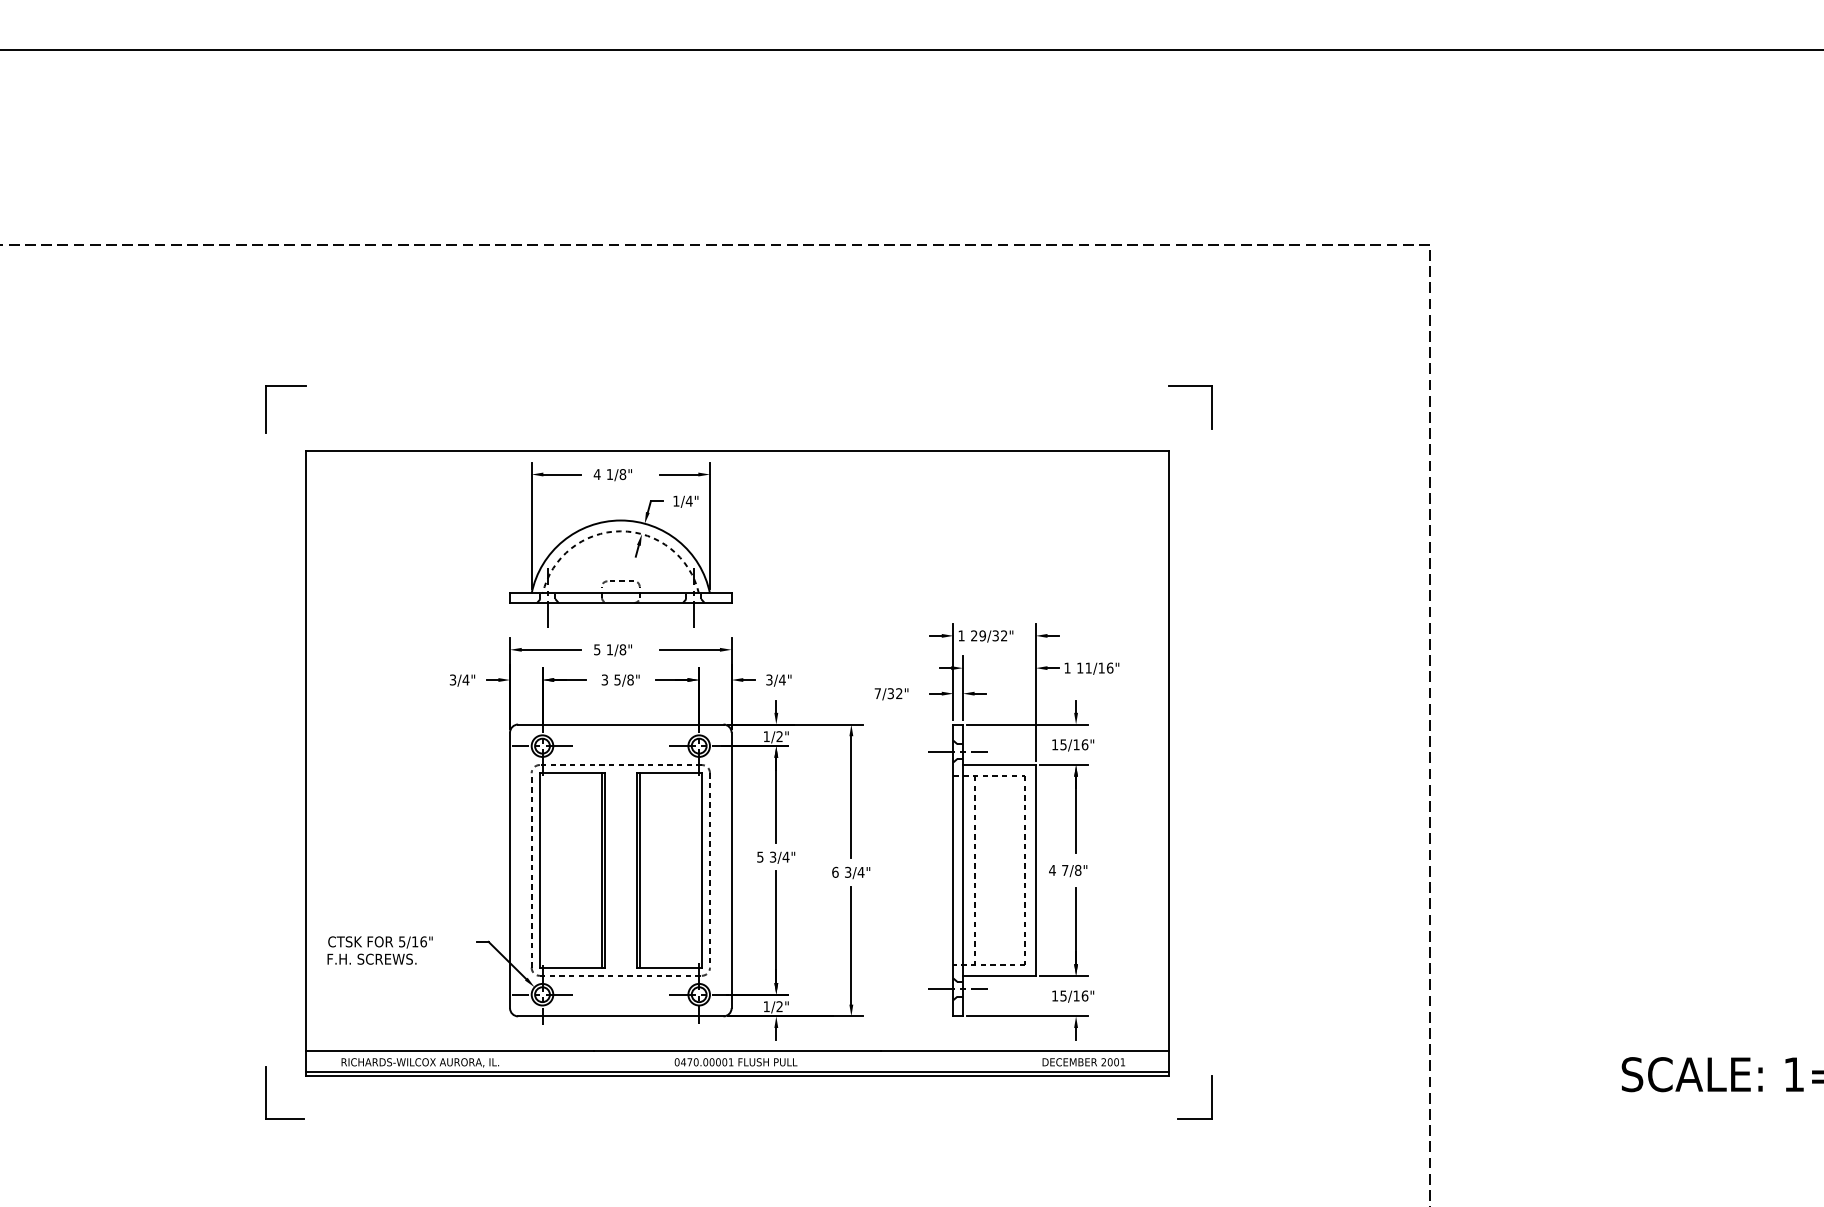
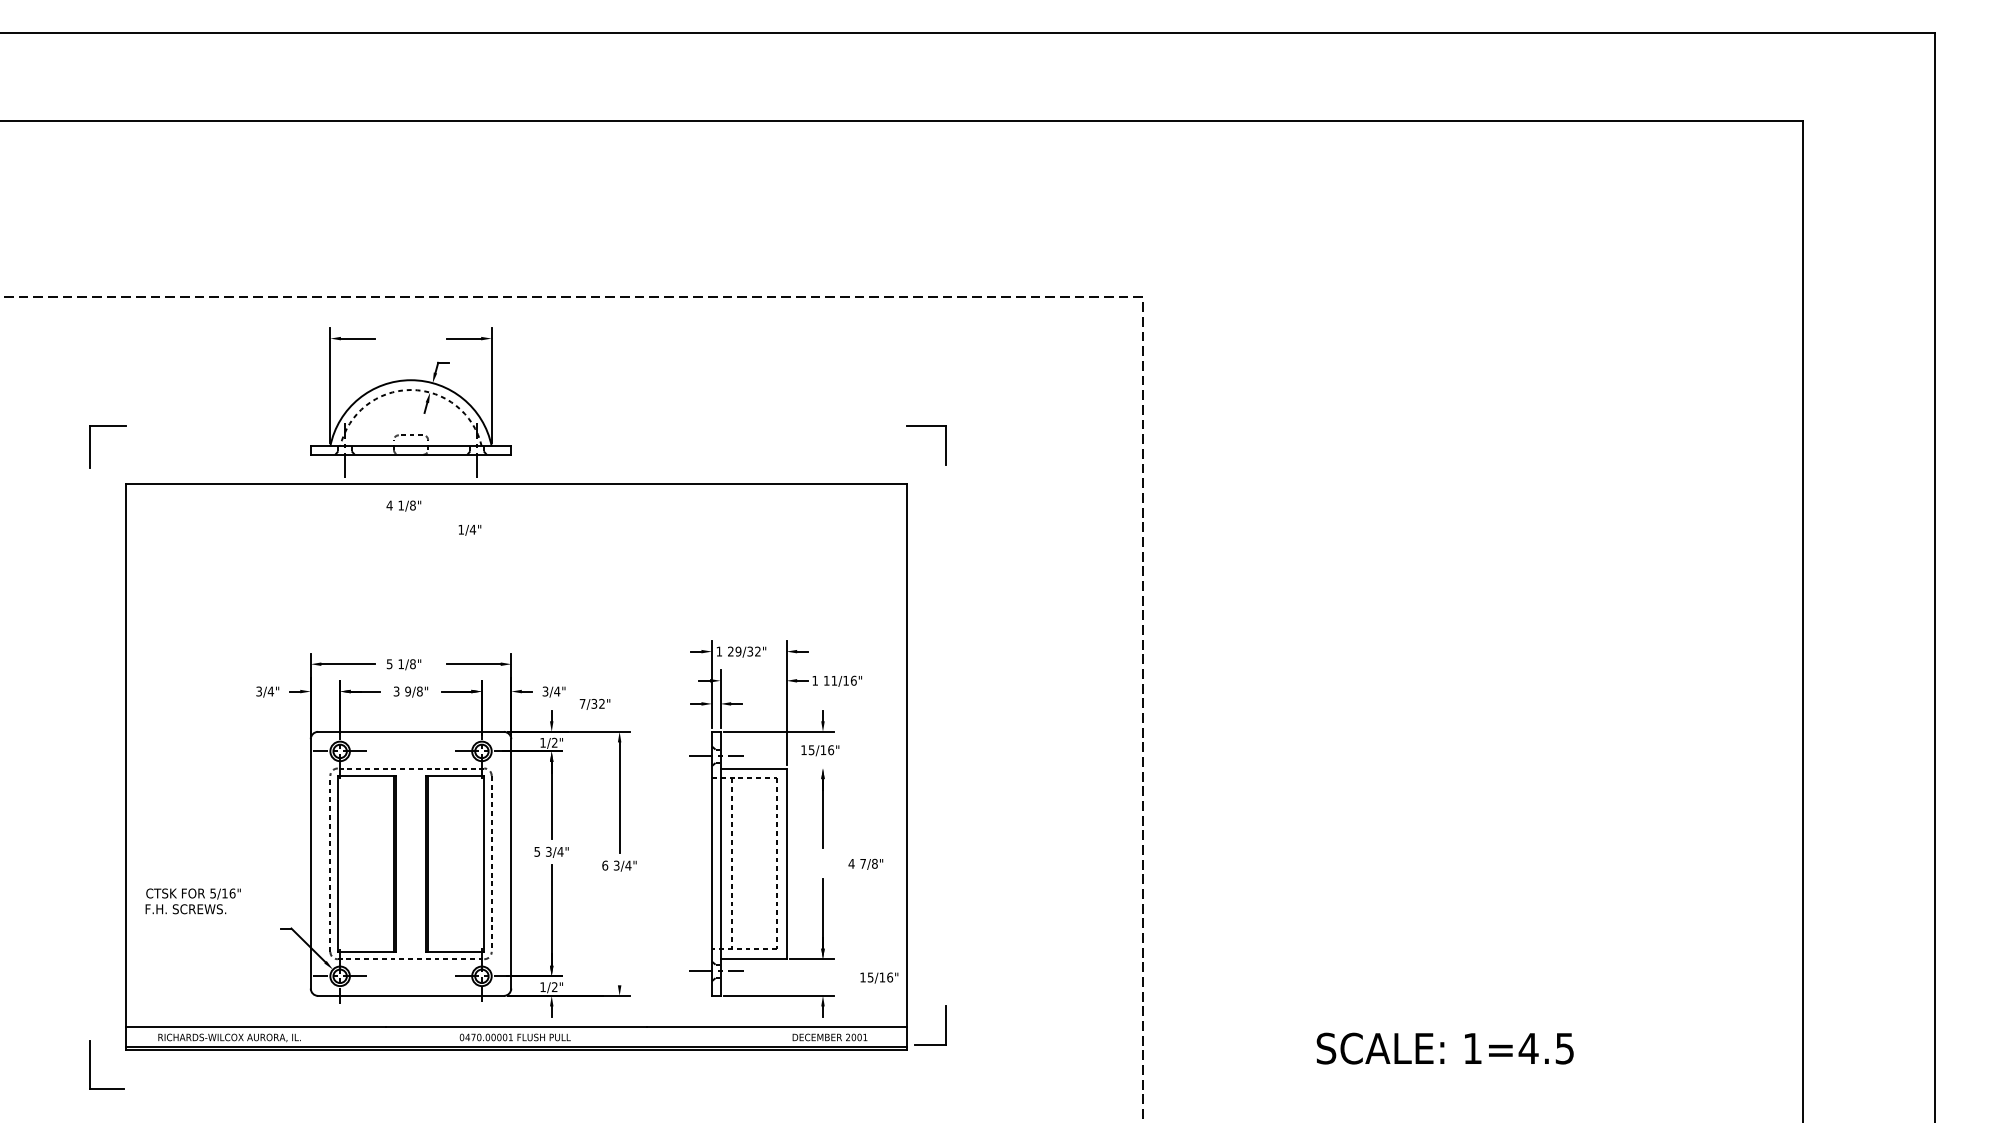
part: (620, 545) -> (410, 402), moved
text: (618, 679) -> (408, 691), 5/8" -> 9/8"
text: (890, 694) -> (594, 704), moved
line: (1063, 765) -> (811, 768), removed
text: (1067, 870) -> (865, 863), moved
line: (851, 945) -> (619, 931), removed
text: (379, 950) -> (192, 901), moved
text: (1073, 996) -> (879, 977), moved
part: (1211, 1097) -> (945, 1025), moved

